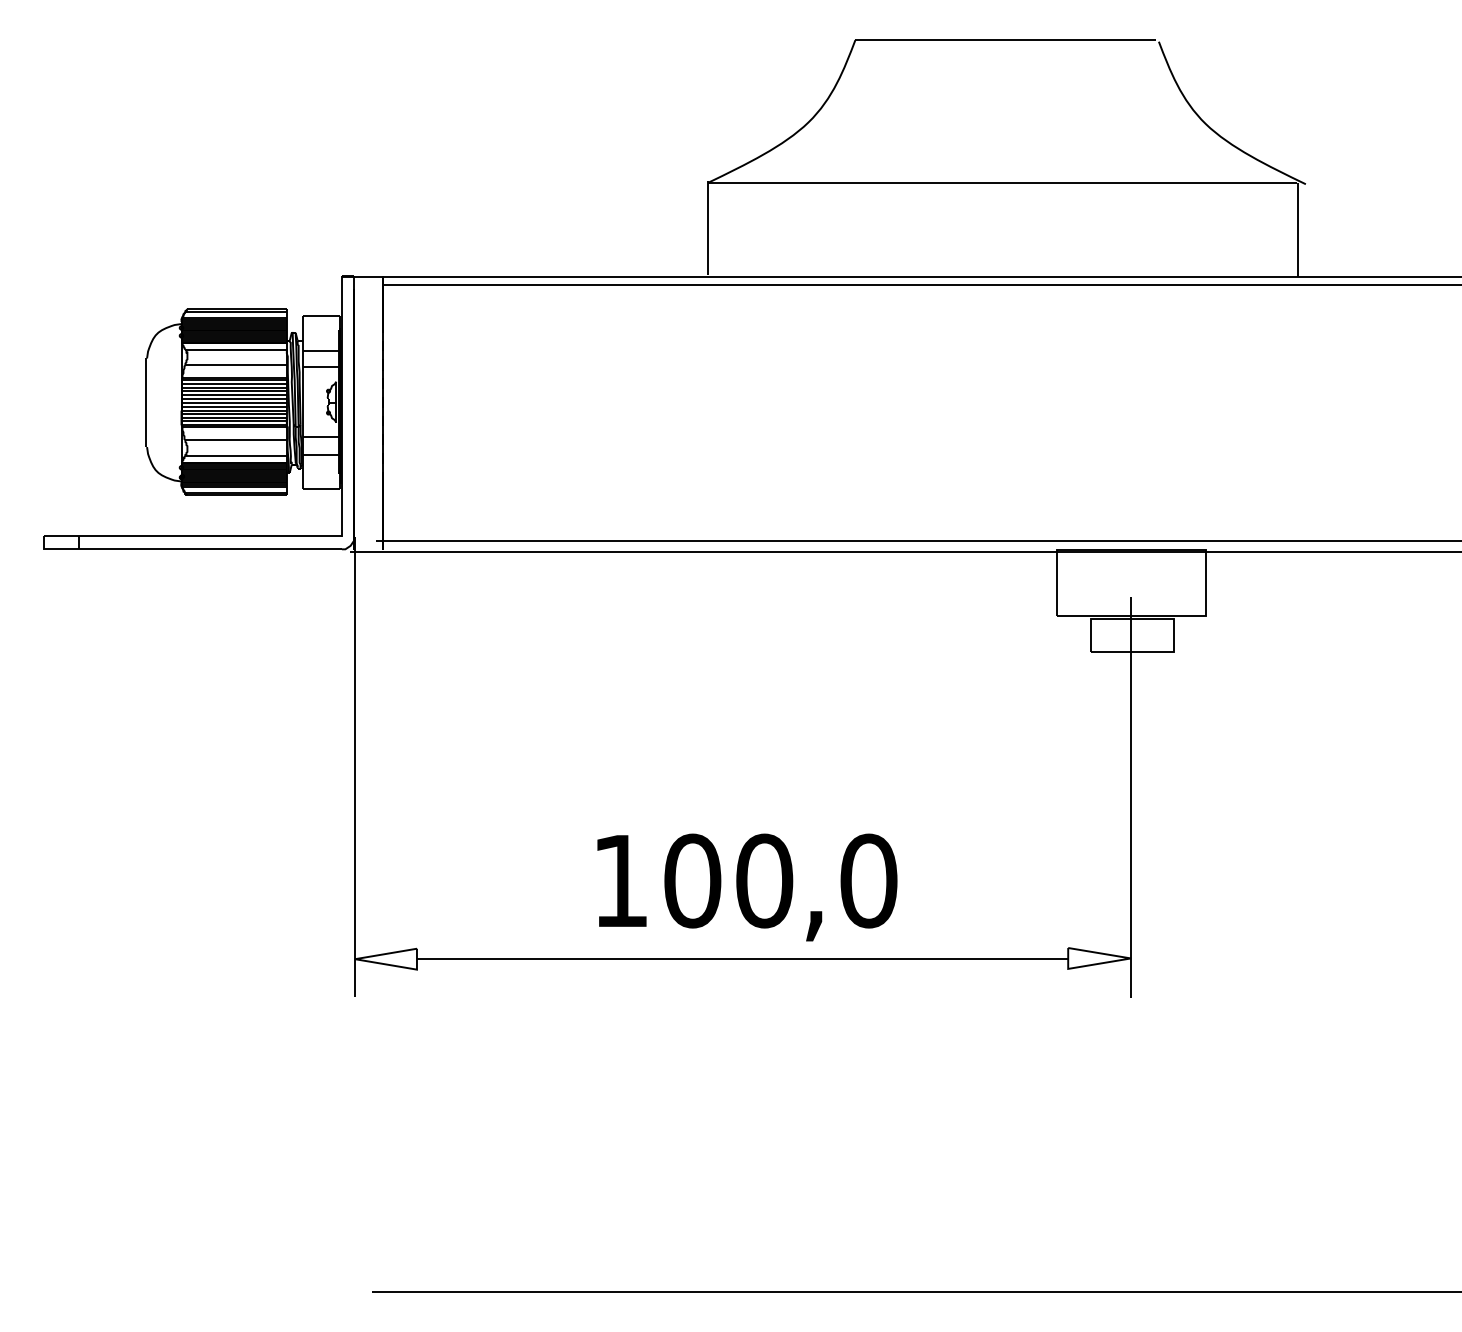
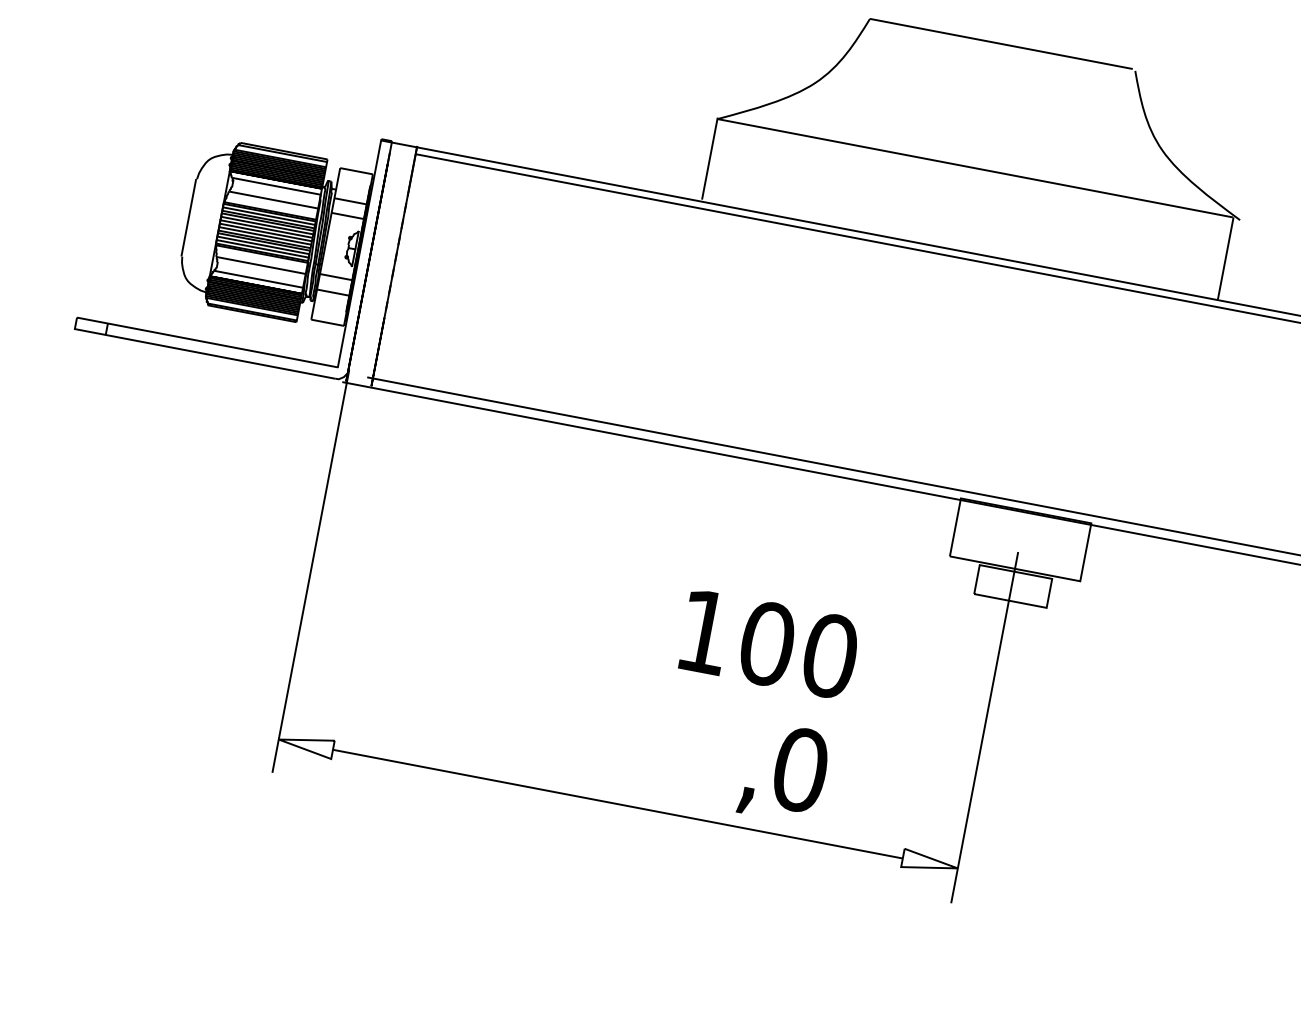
text: (695, 880) -> (769, 643), moved
text: (851, 887) -> (784, 772), moved

